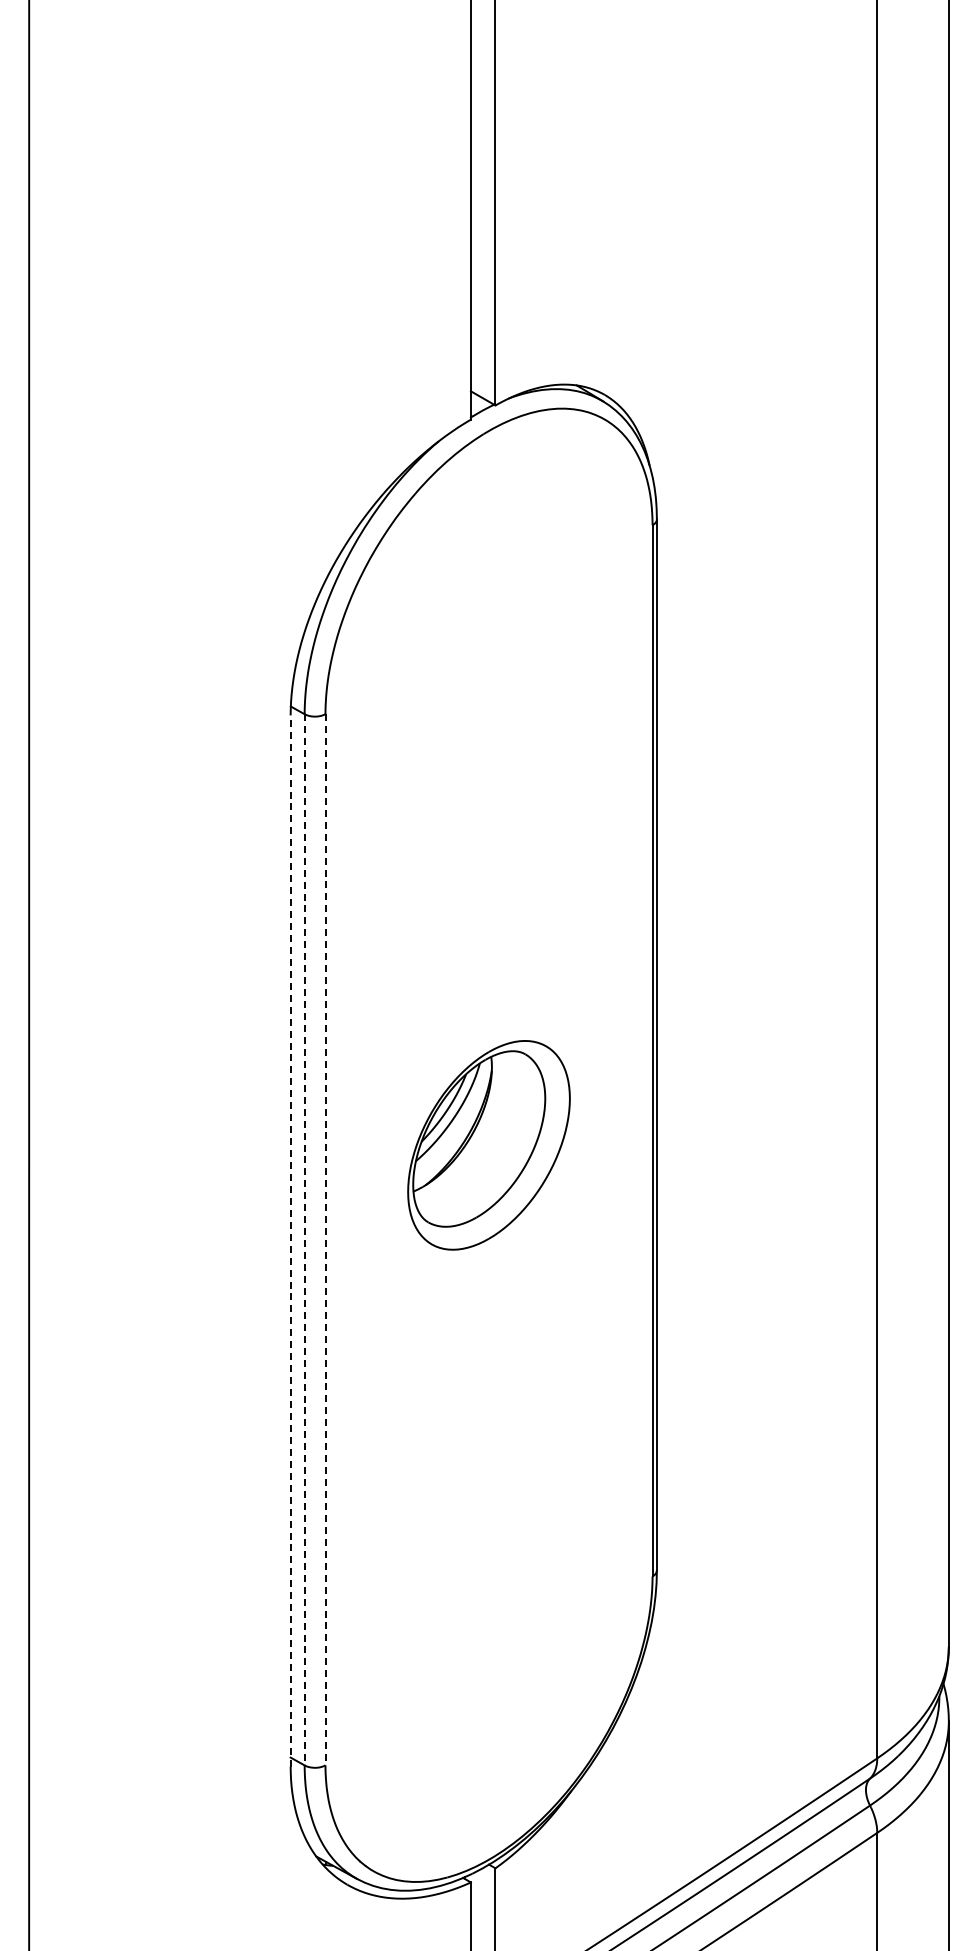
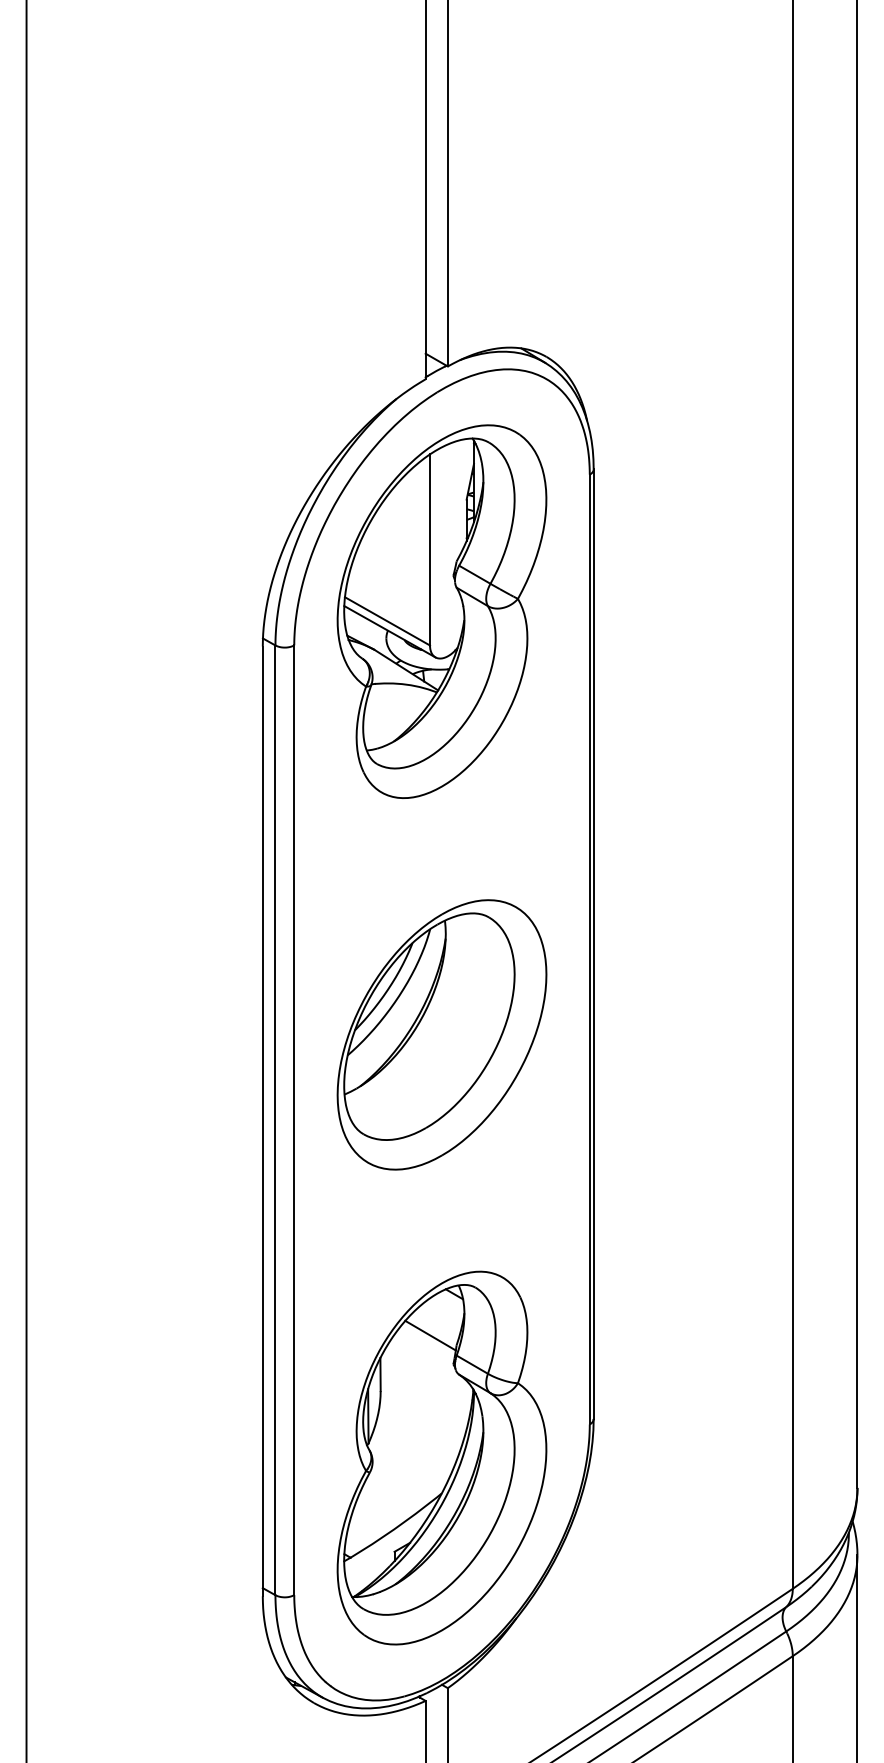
part: (488, 676) -> (441, 611), added
part: (488, 1145) -> (441, 1035), size x1.43
line: (304, 1239) -> (275, 1120), dashed -> solid
line: (325, 1239) -> (294, 1120), dashed -> solid
line: (290, 1241) -> (262, 1121), dashed -> solid
part: (488, 1613) -> (441, 1457), added

